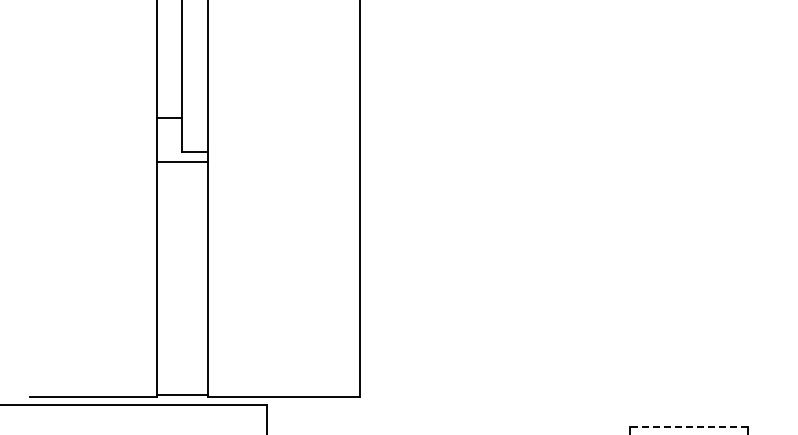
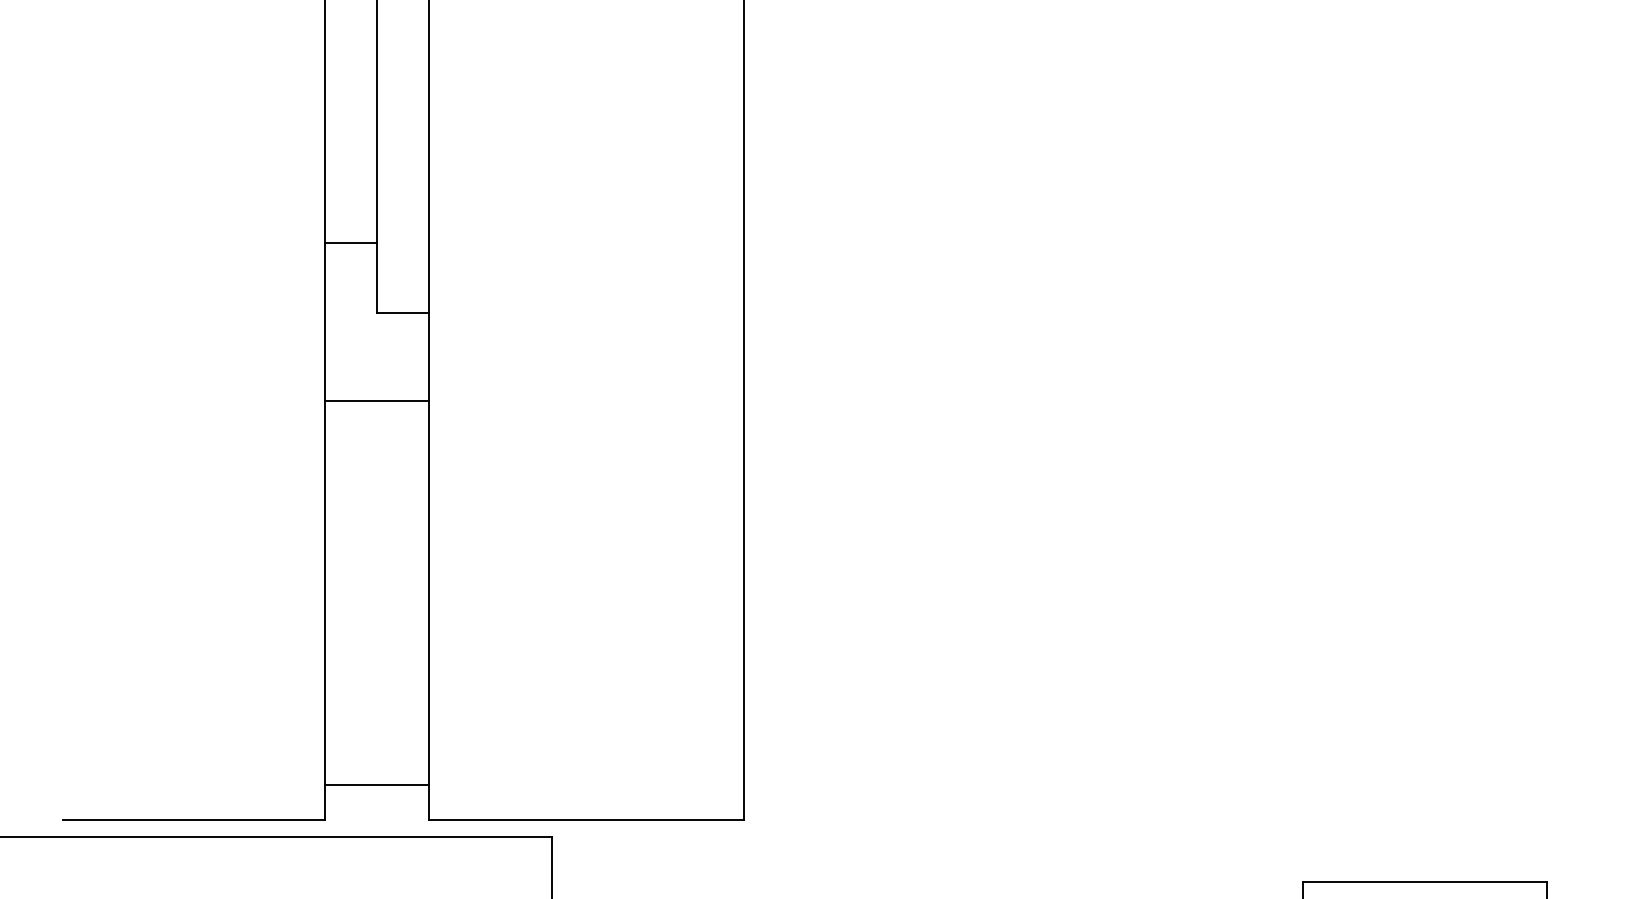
line: (181, 161) -> (375, 399), moved
line: (181, 394) -> (375, 784), moved
line: (688, 426) -> (1423, 881), dashed -> solid

